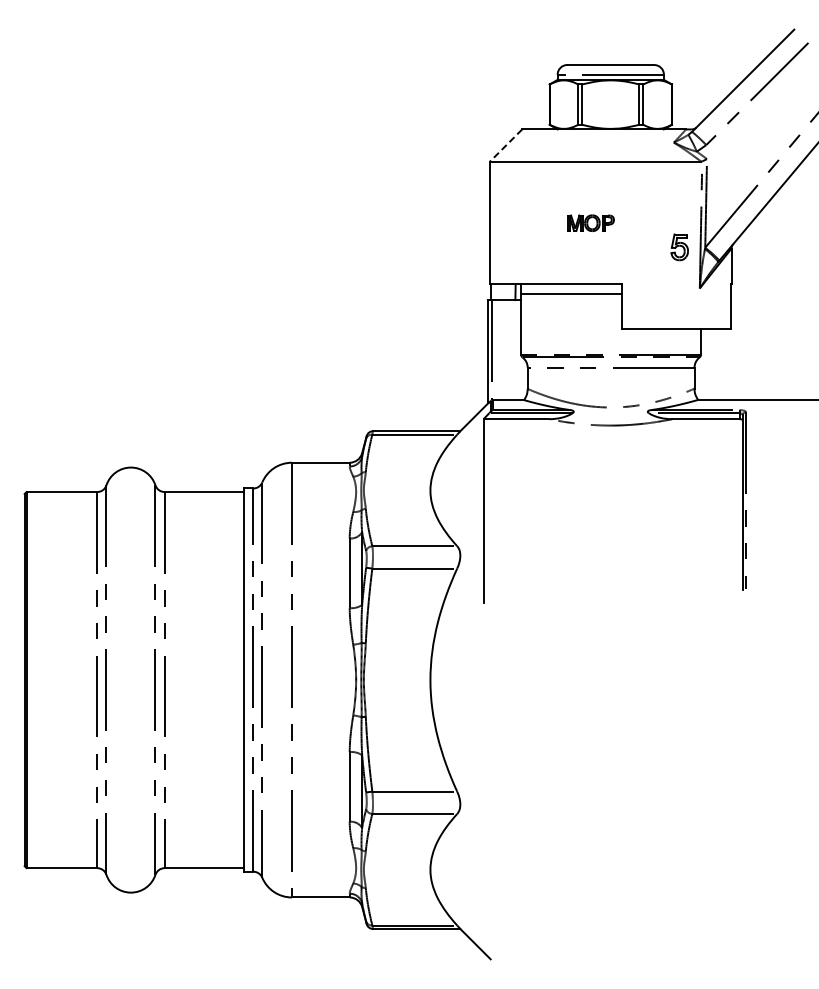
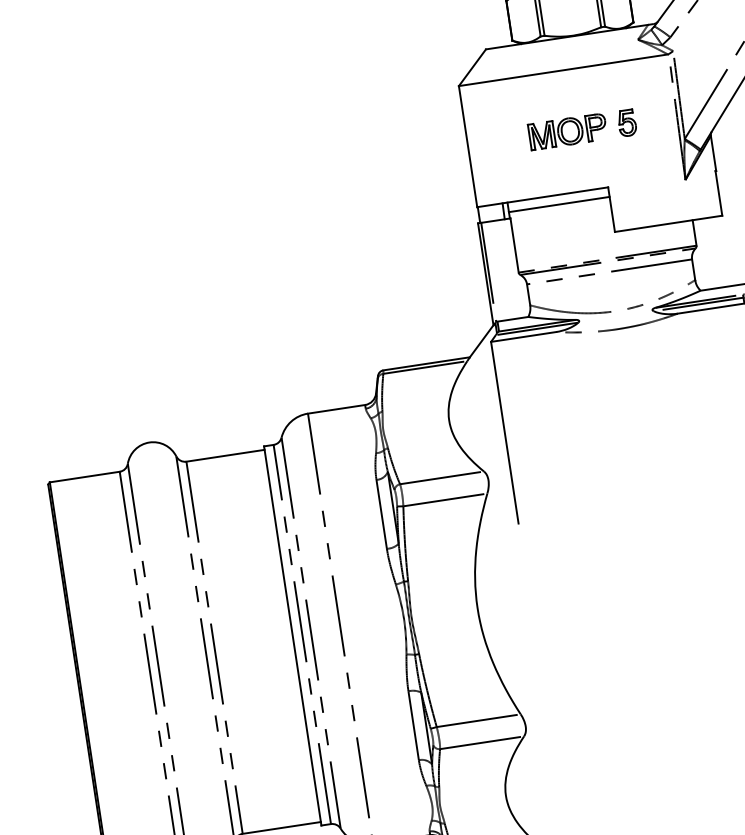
line: (506, 145) -> (472, 67), dashed -> solid
part: (590, 223) -> (567, 132), size x1.67
part: (679, 247) -> (626, 123), moved

